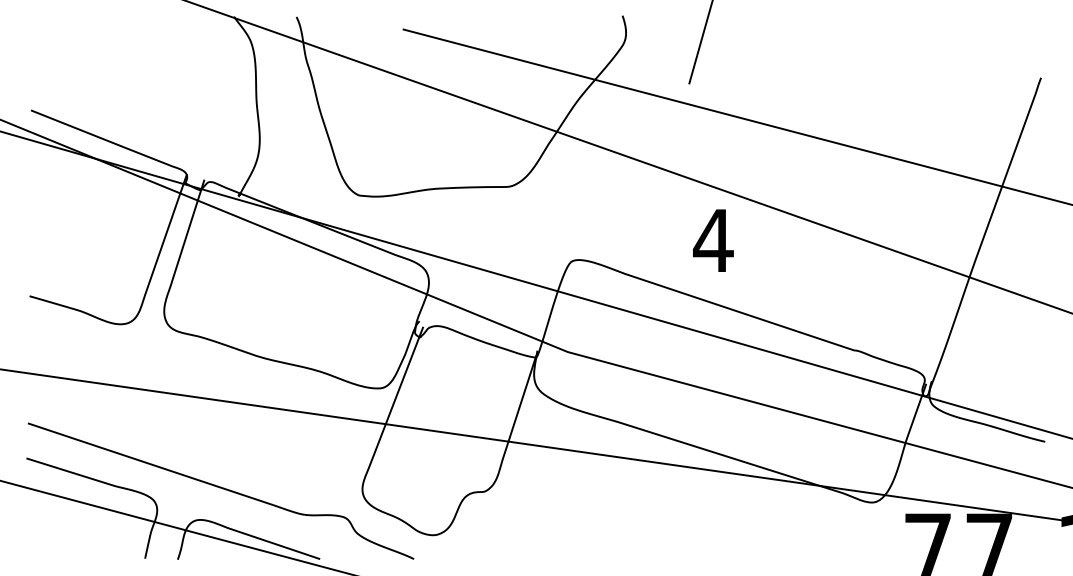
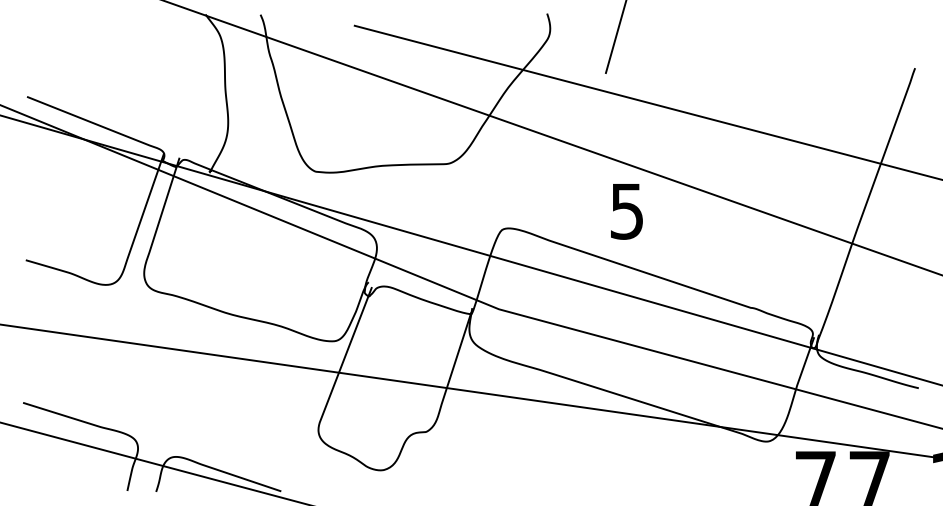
text: (712, 240) -> (626, 211), 4 -> 5
curve: (220, 488) -> (193, 429), removed

